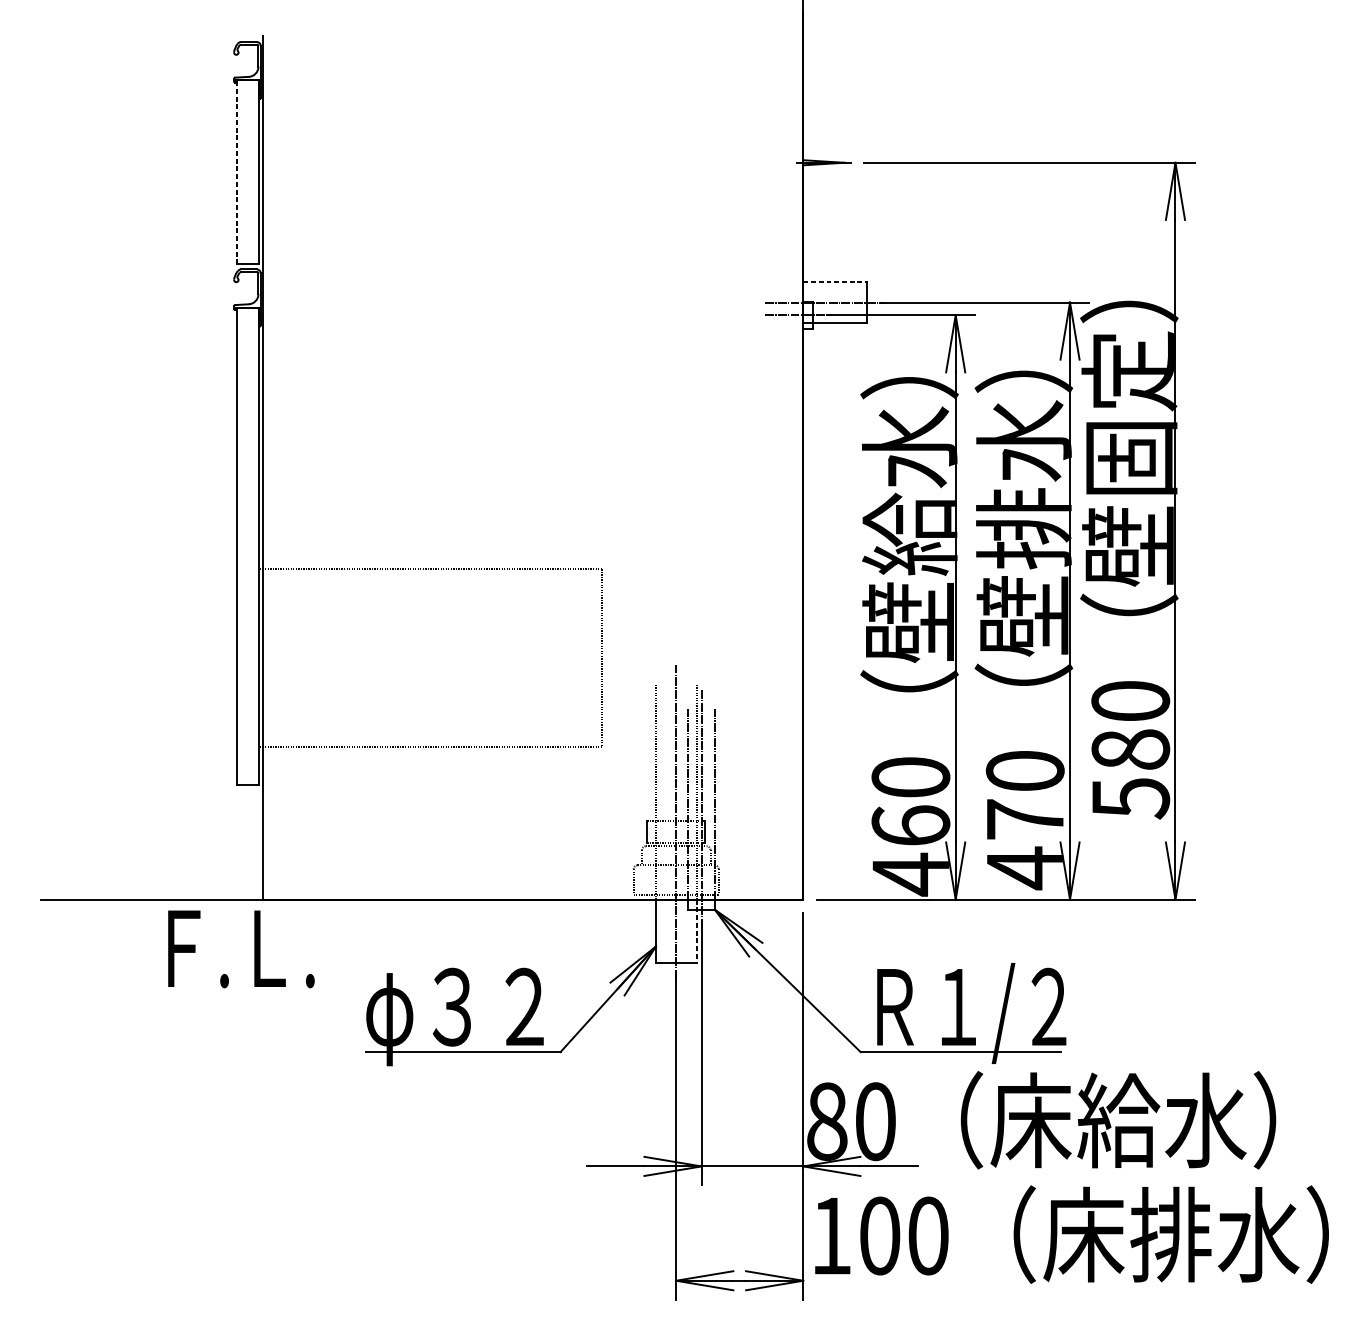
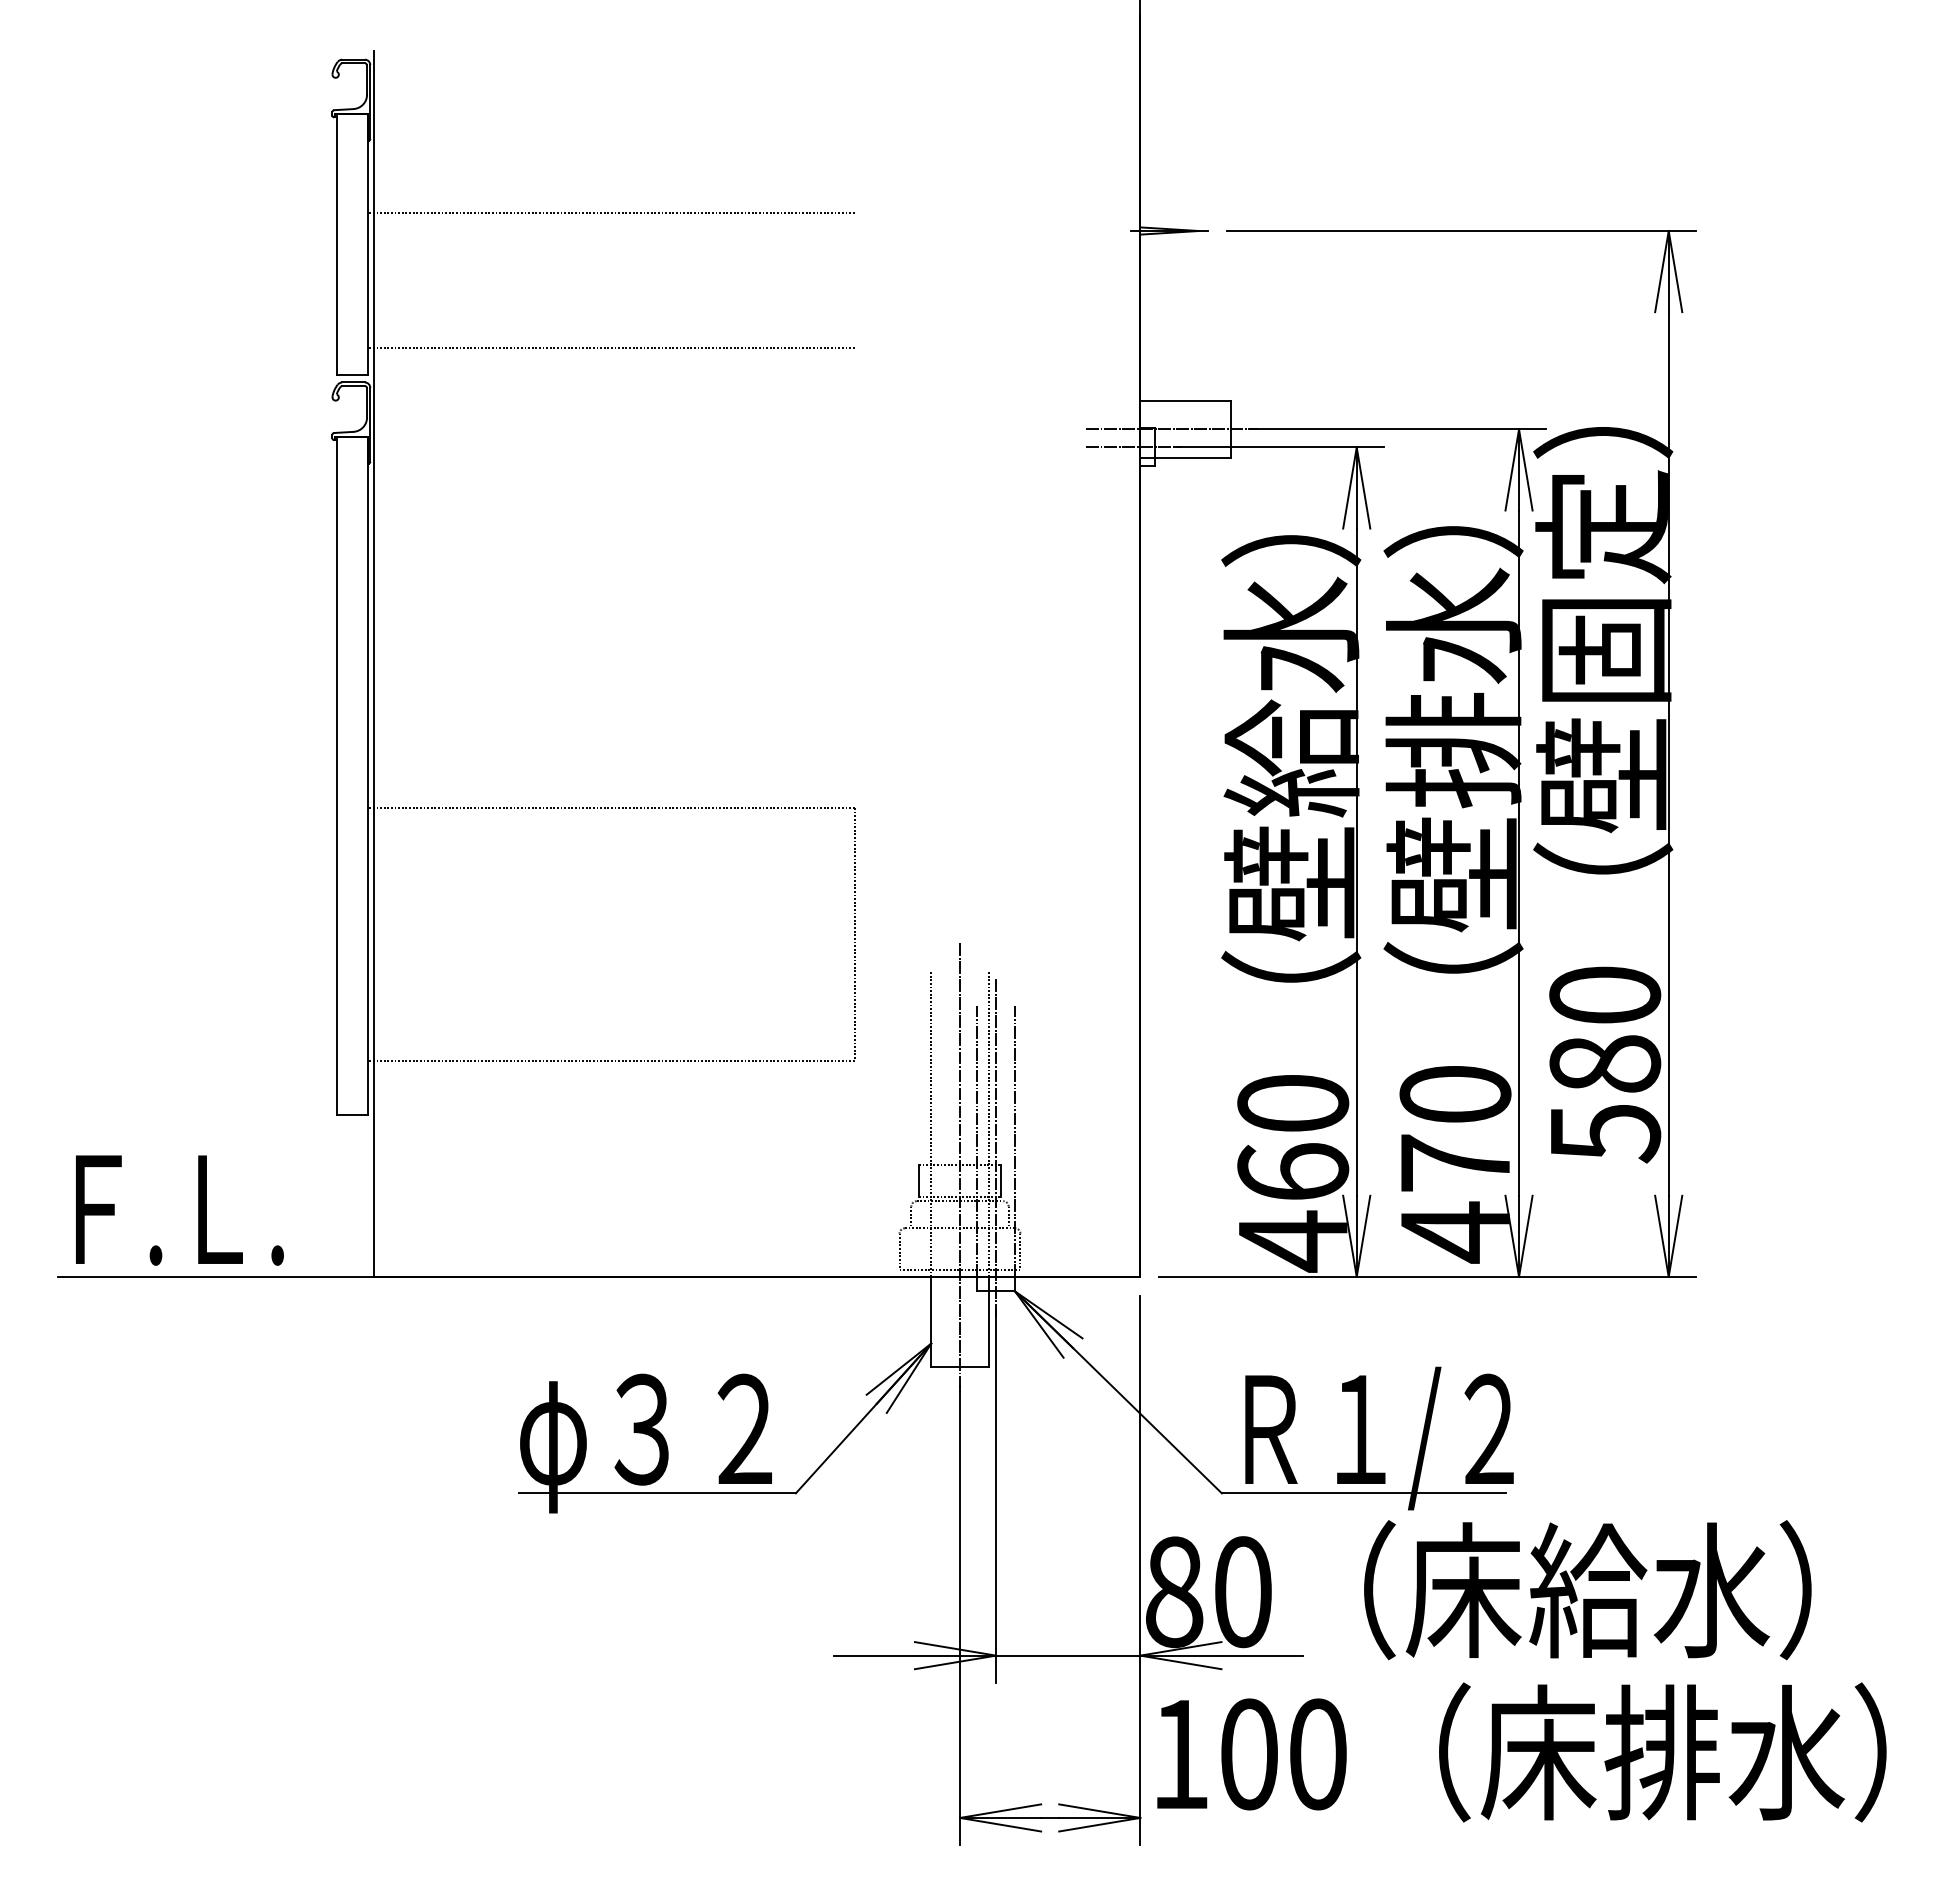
line: (429, 149) -> (610, 212), added
line: (236, 172) -> (336, 244), dashed -> solid
line: (429, 245) -> (610, 348), added
line: (835, 282) -> (1185, 400), dashed -> solid
line: (696, 931) -> (988, 1322), dashed -> solid
text: (241, 949) -> (179, 1210), moved

